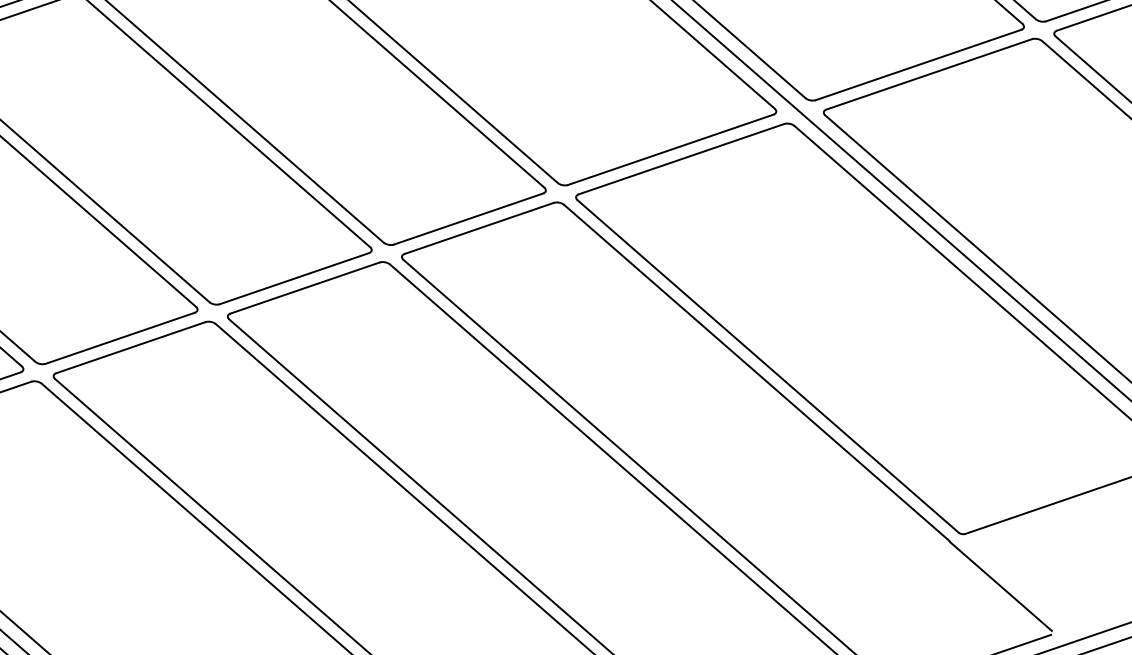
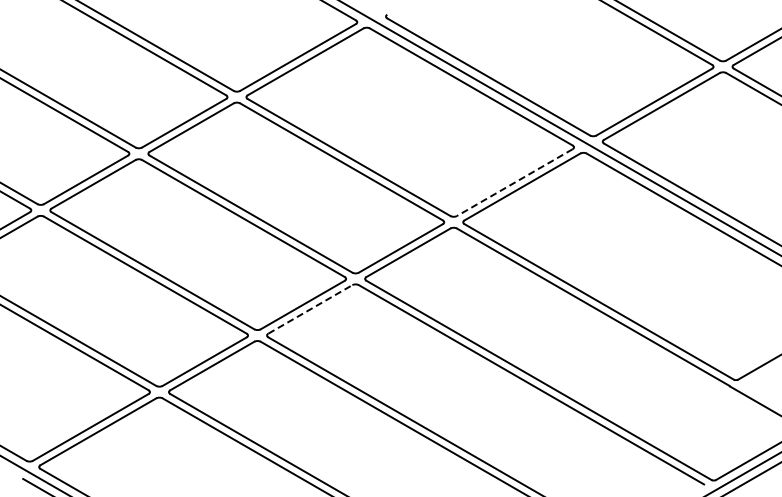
line: (670, 149) -> (514, 182), solid -> dashed
line: (305, 288) -> (310, 309), solid -> dashed

